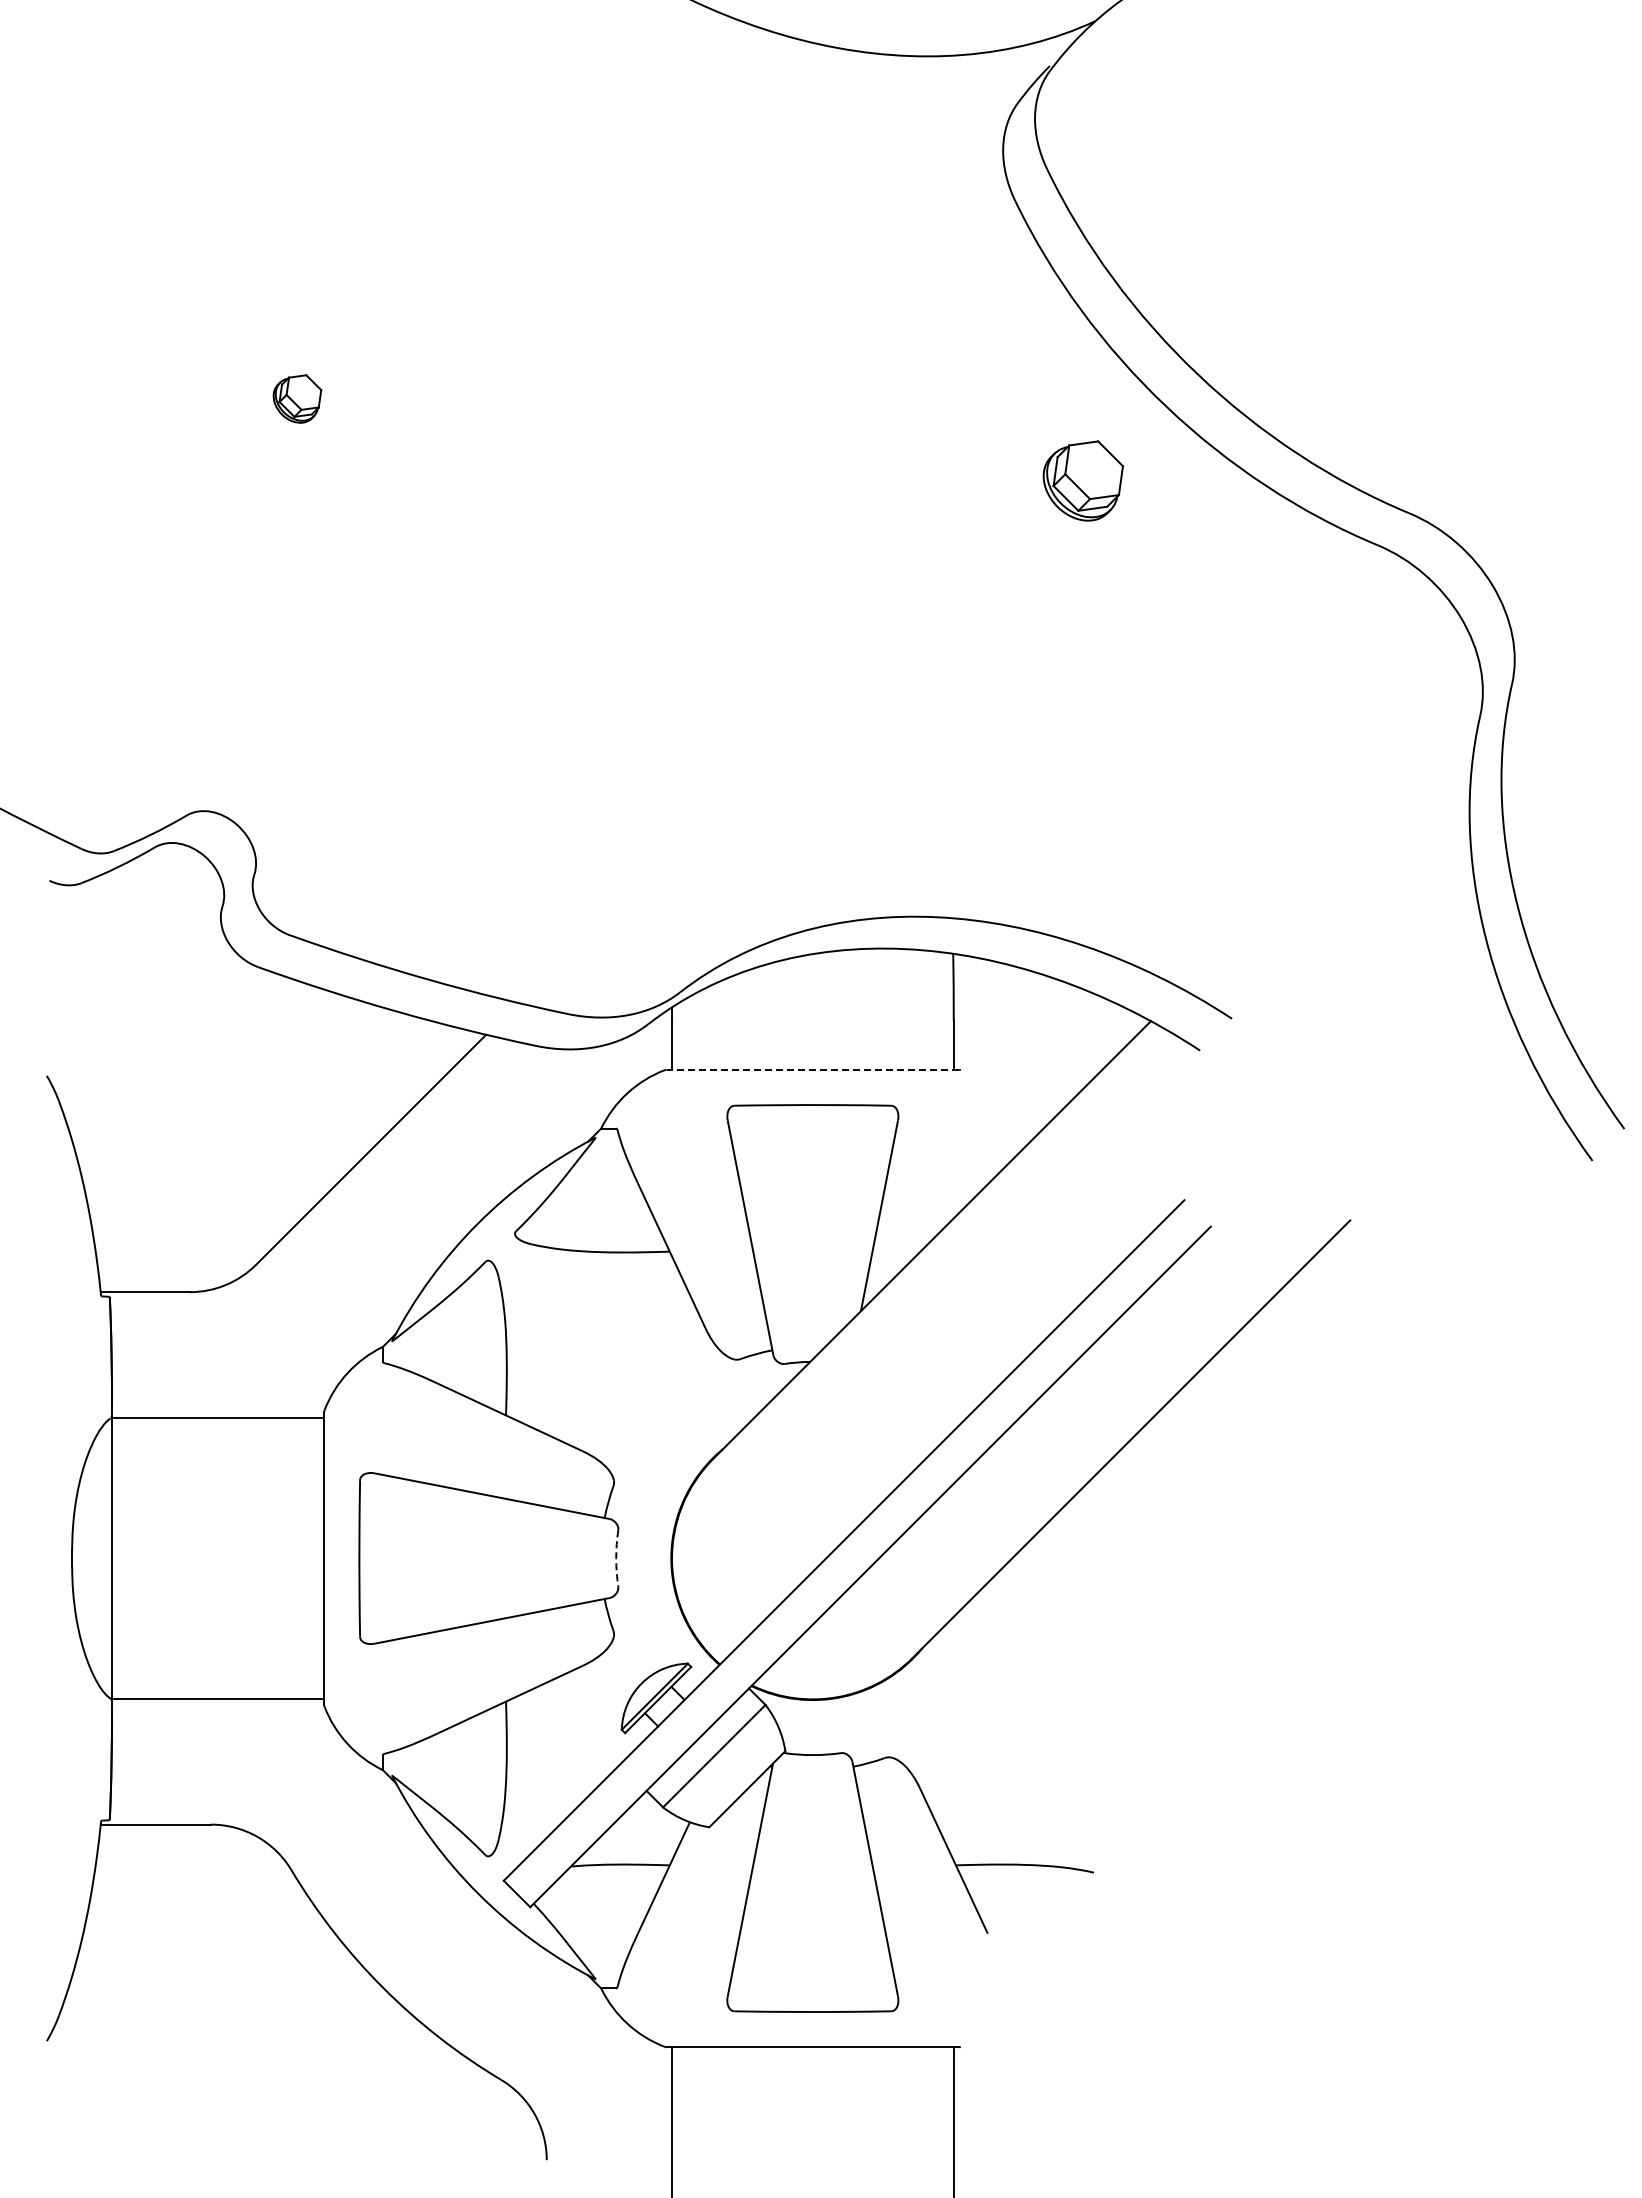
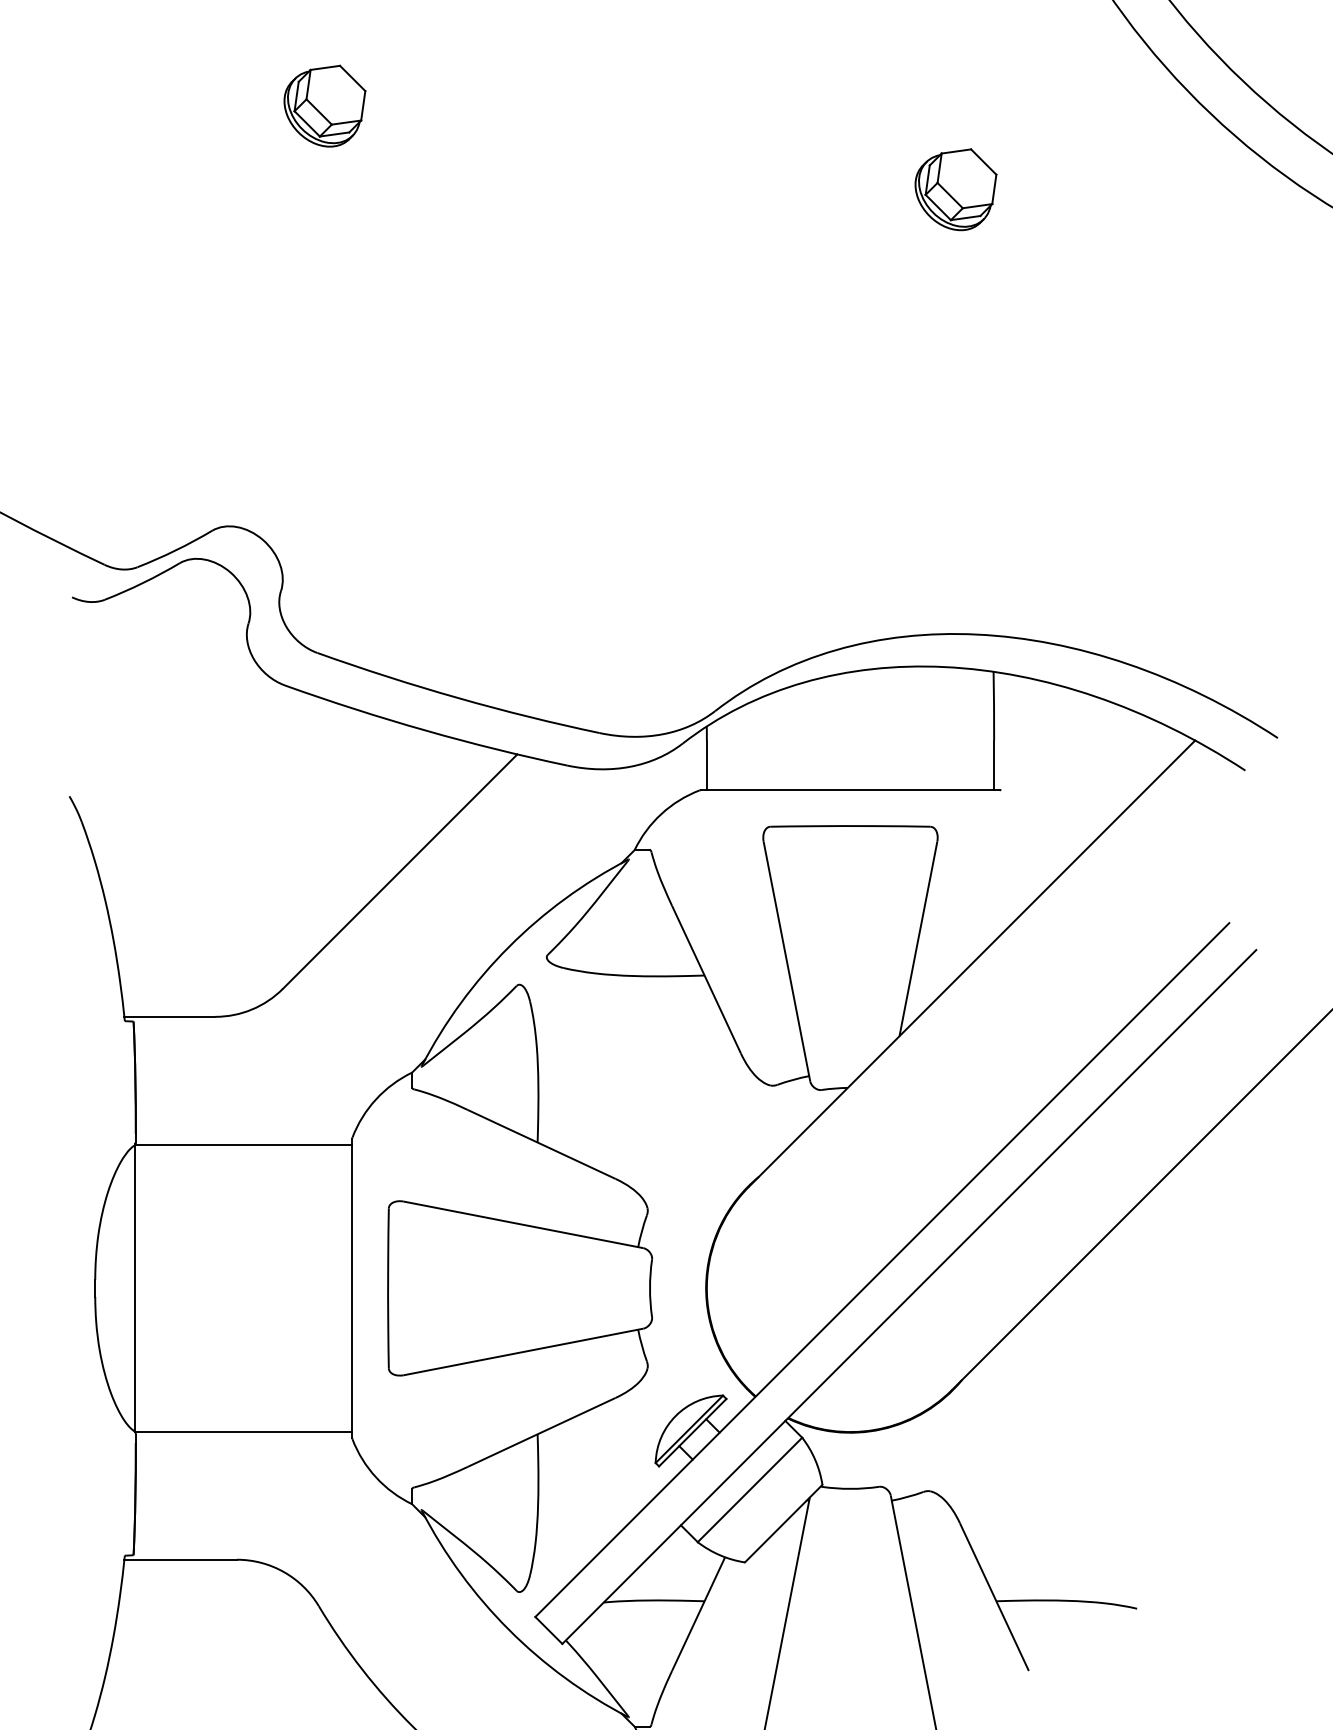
part: (297, 398) -> (325, 105), size x1.67
part: (1082, 480) -> (955, 189), moved
line: (812, 1069) -> (850, 789), dashed -> solid
arc: (616, 1558) -> (650, 1288), dashed -> solid

